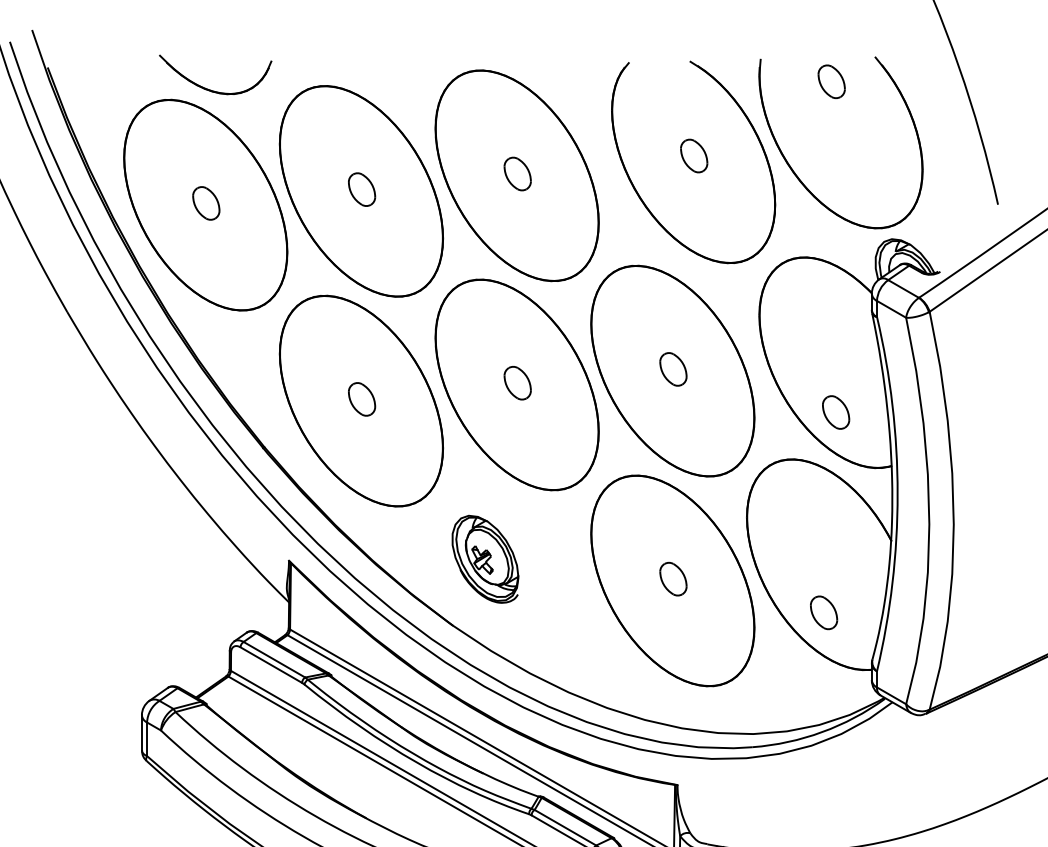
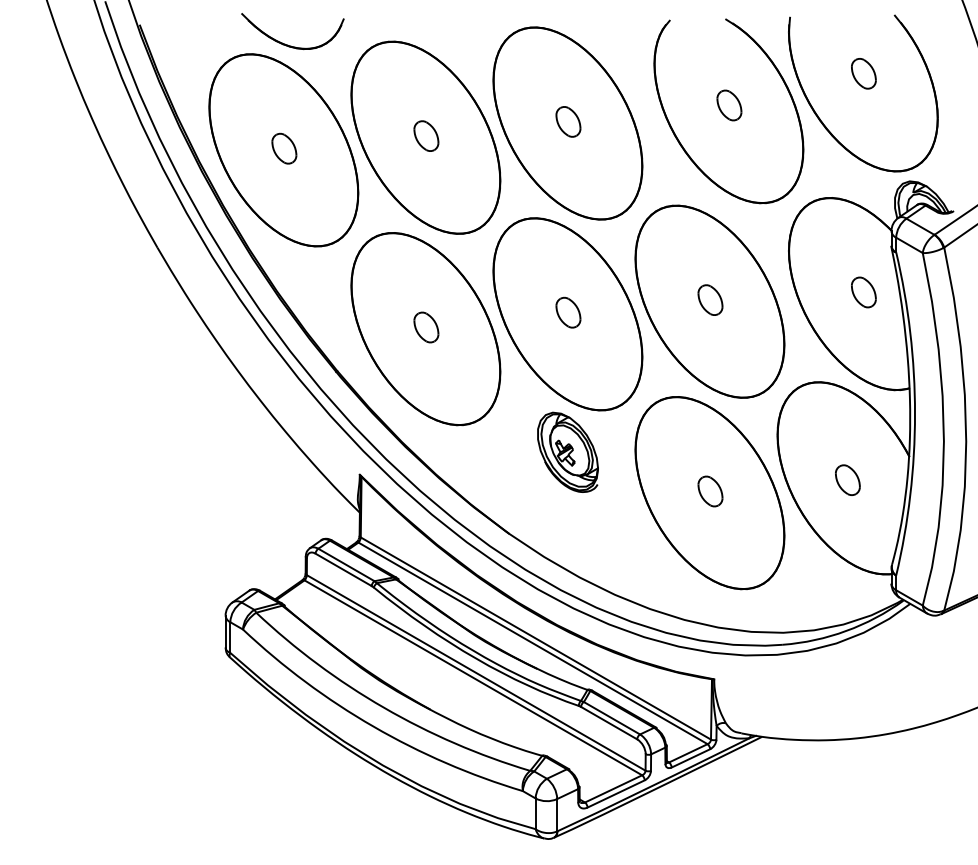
part: (831, 81) -> (863, 73), moved
part: (835, 412) -> (863, 292), moved
part: (484, 558) -> (567, 451), moved
part: (823, 612) -> (847, 479), moved

